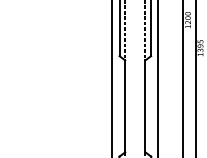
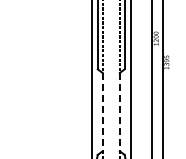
line: (125, 106) -> (102, 112), solid -> dashed
line: (145, 106) -> (119, 112), solid -> dashed

